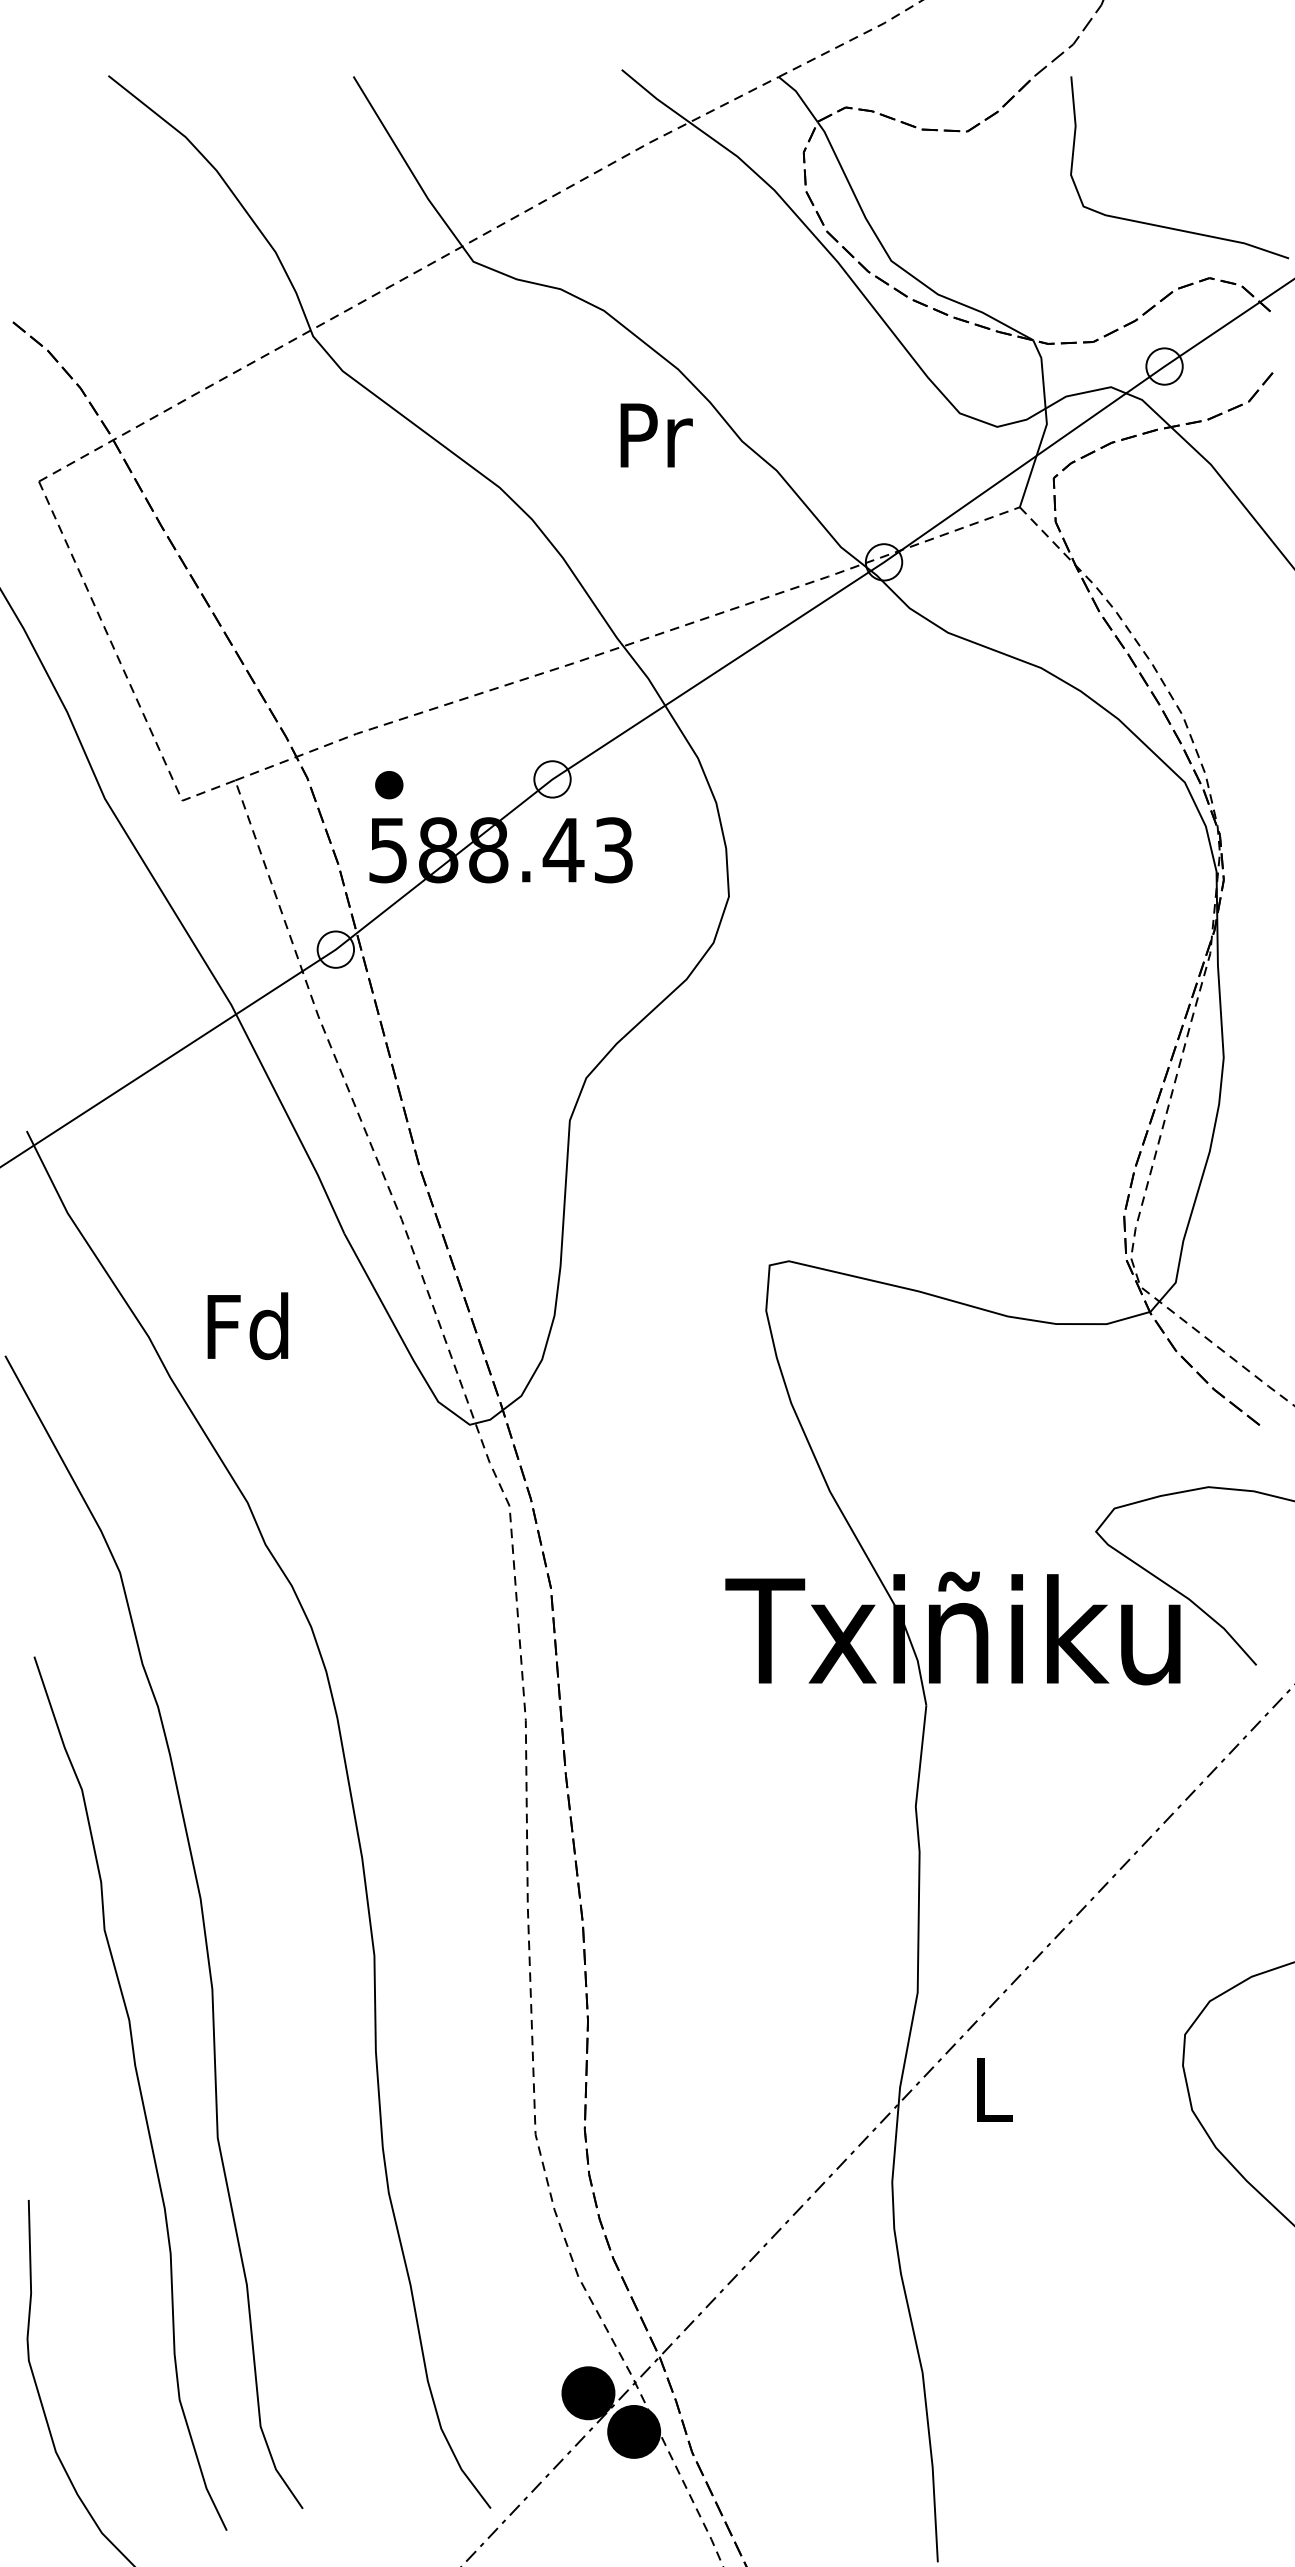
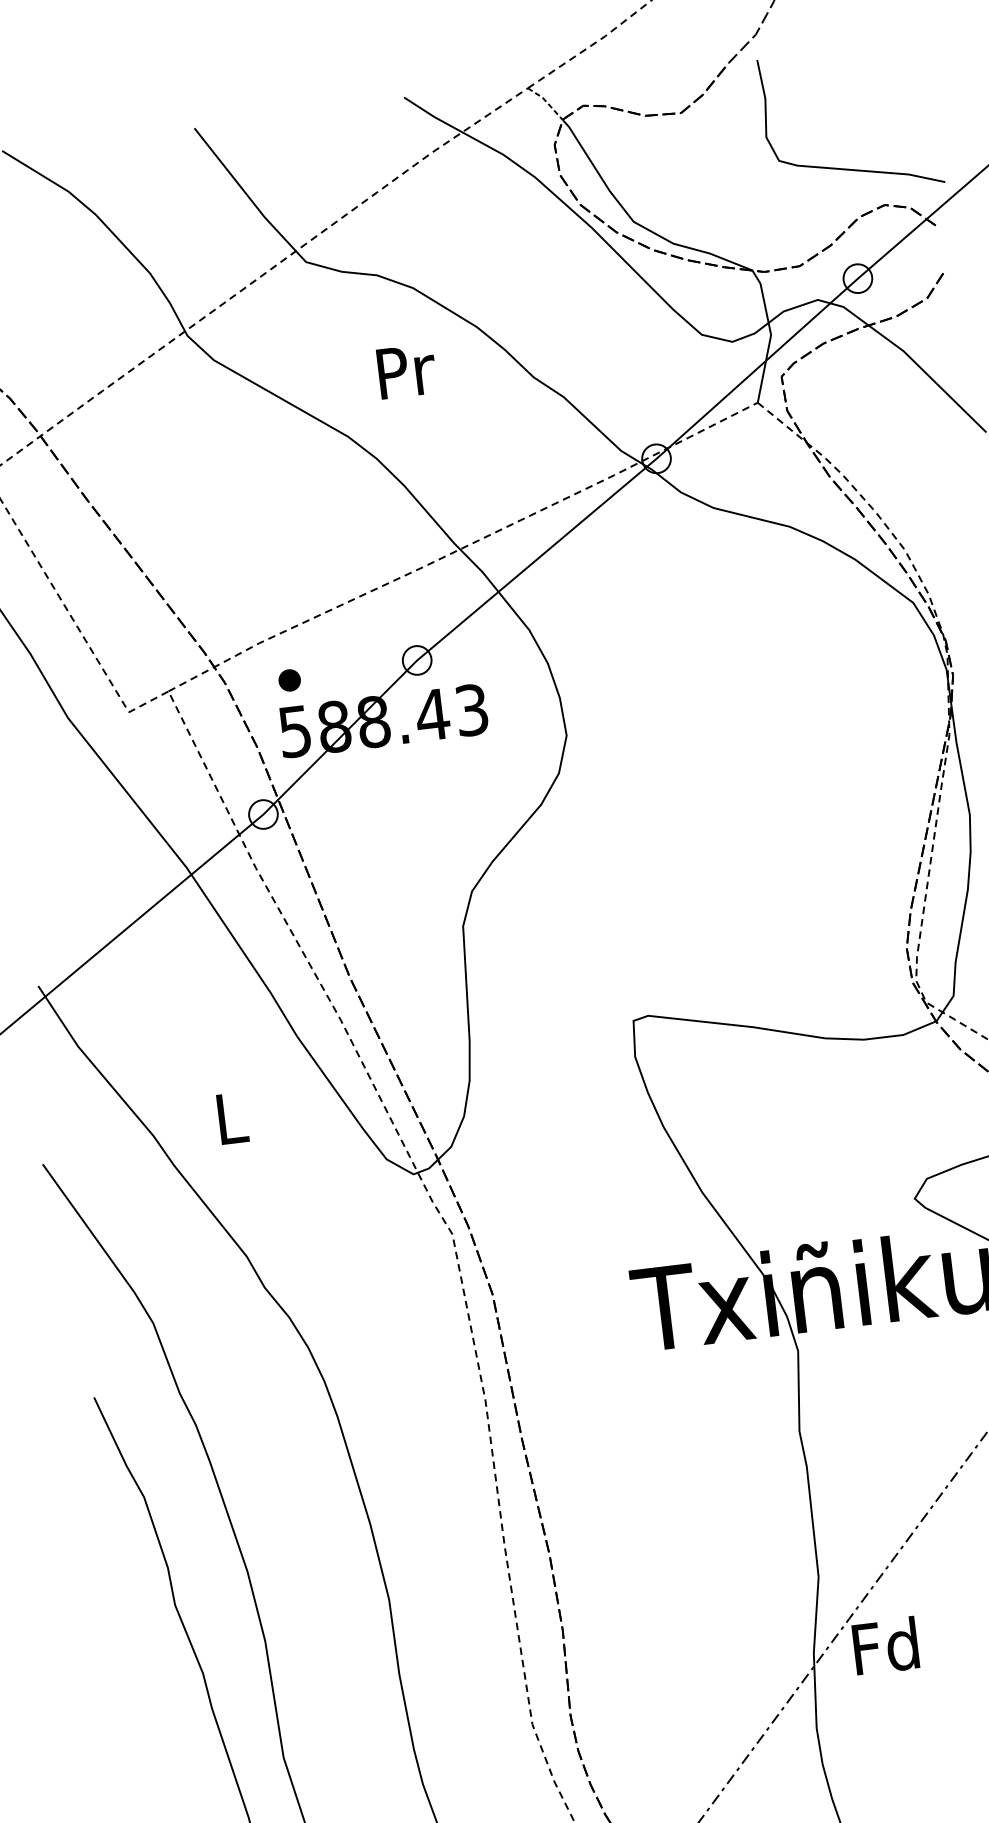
line: (800, 97) -> (546, 102), solid -> dashed
text: (656, 435) -> (406, 371), moved
text: (247, 1326) -> (229, 1118), Fd -> L
text: (991, 2089) -> (885, 1646), L -> Fd

